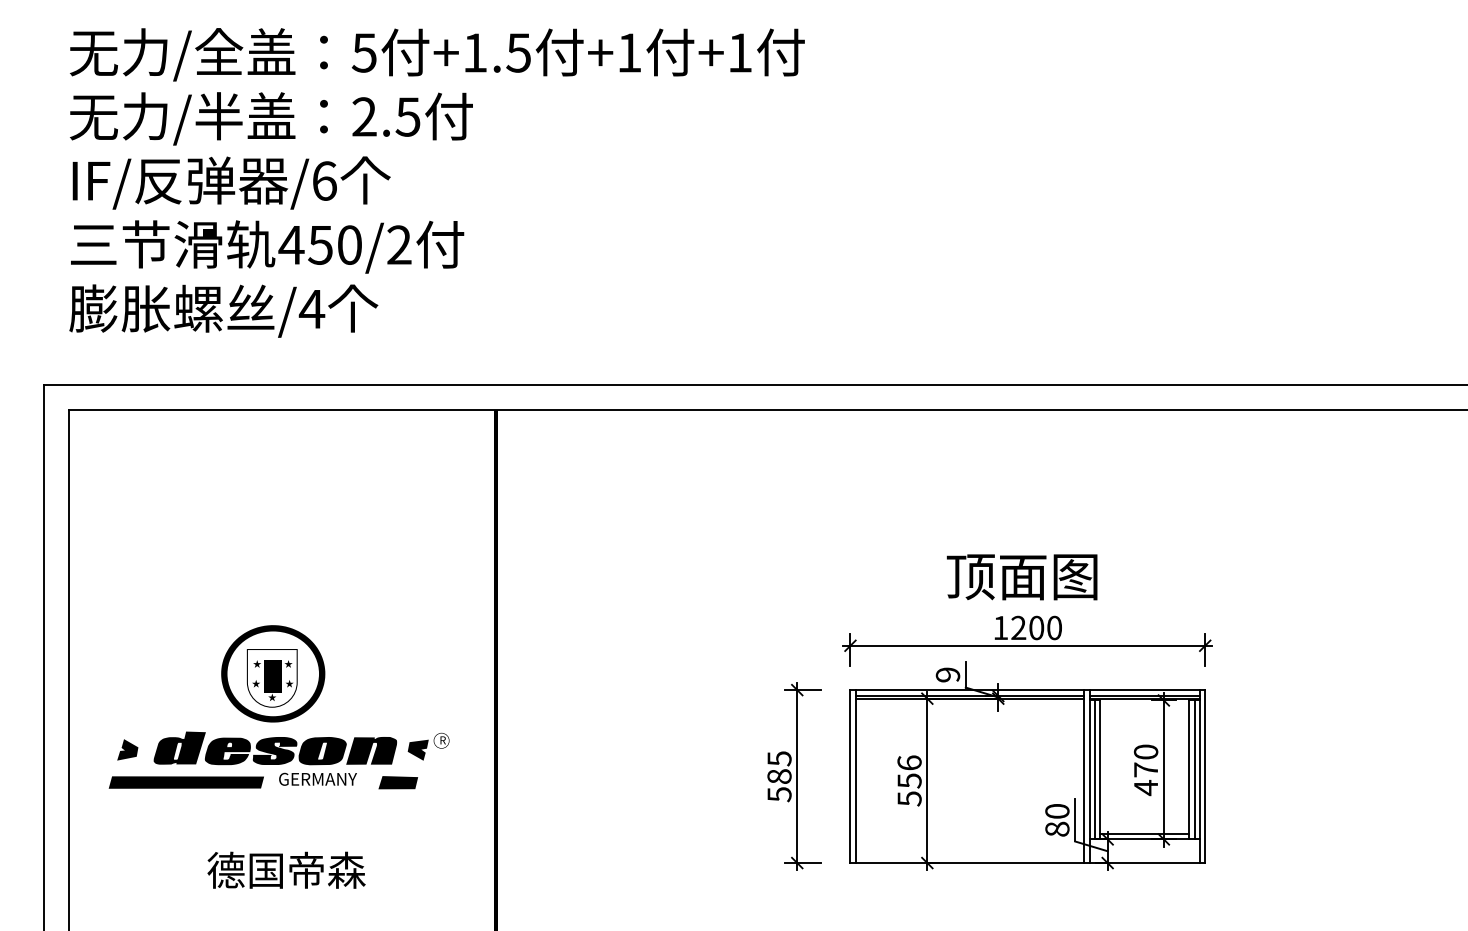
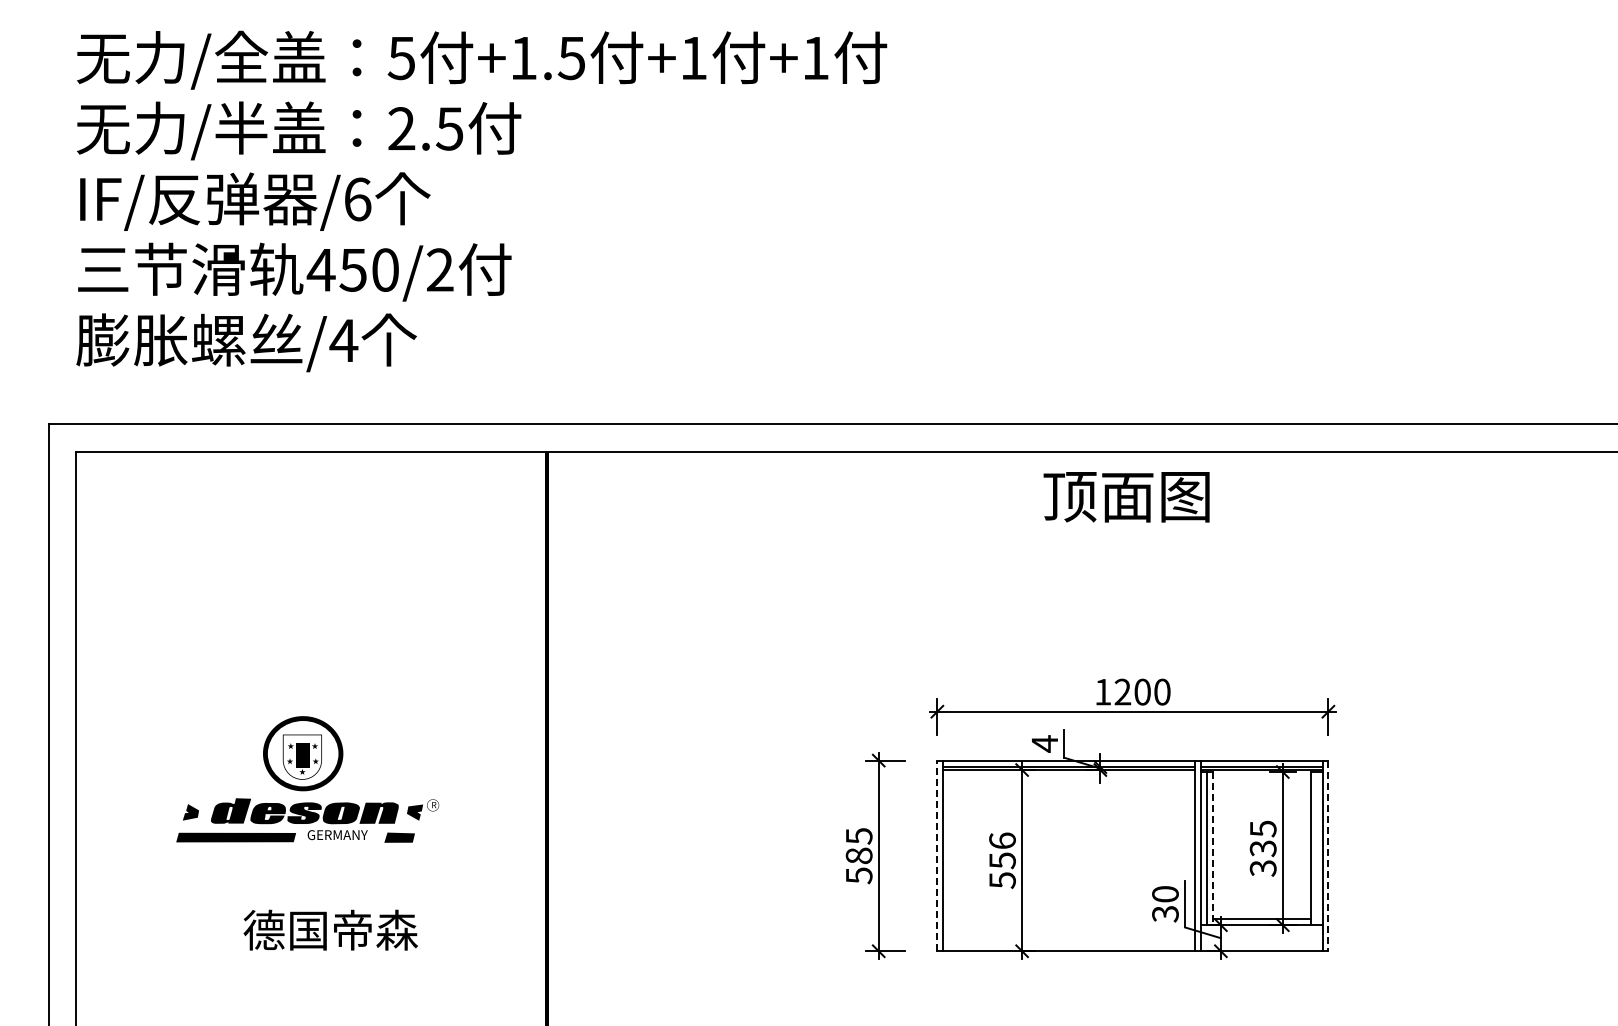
text: (1022, 577) -> (1126, 497), moved
text: (947, 674) -> (1044, 743), 9 -> 4
part: (279, 707) -> (307, 779), size x0.7
line: (1100, 769) -> (1212, 848), solid -> dashed
text: (1145, 769) -> (1262, 848), 470 -> 335
line: (1194, 769) -> (1316, 848), removed
line: (850, 776) -> (937, 855), solid -> dashed
line: (1205, 777) -> (1328, 856), solid -> dashed
text: (1057, 828) -> (1165, 913), 80 -> 30
text: (286, 869) -> (330, 929), moved

